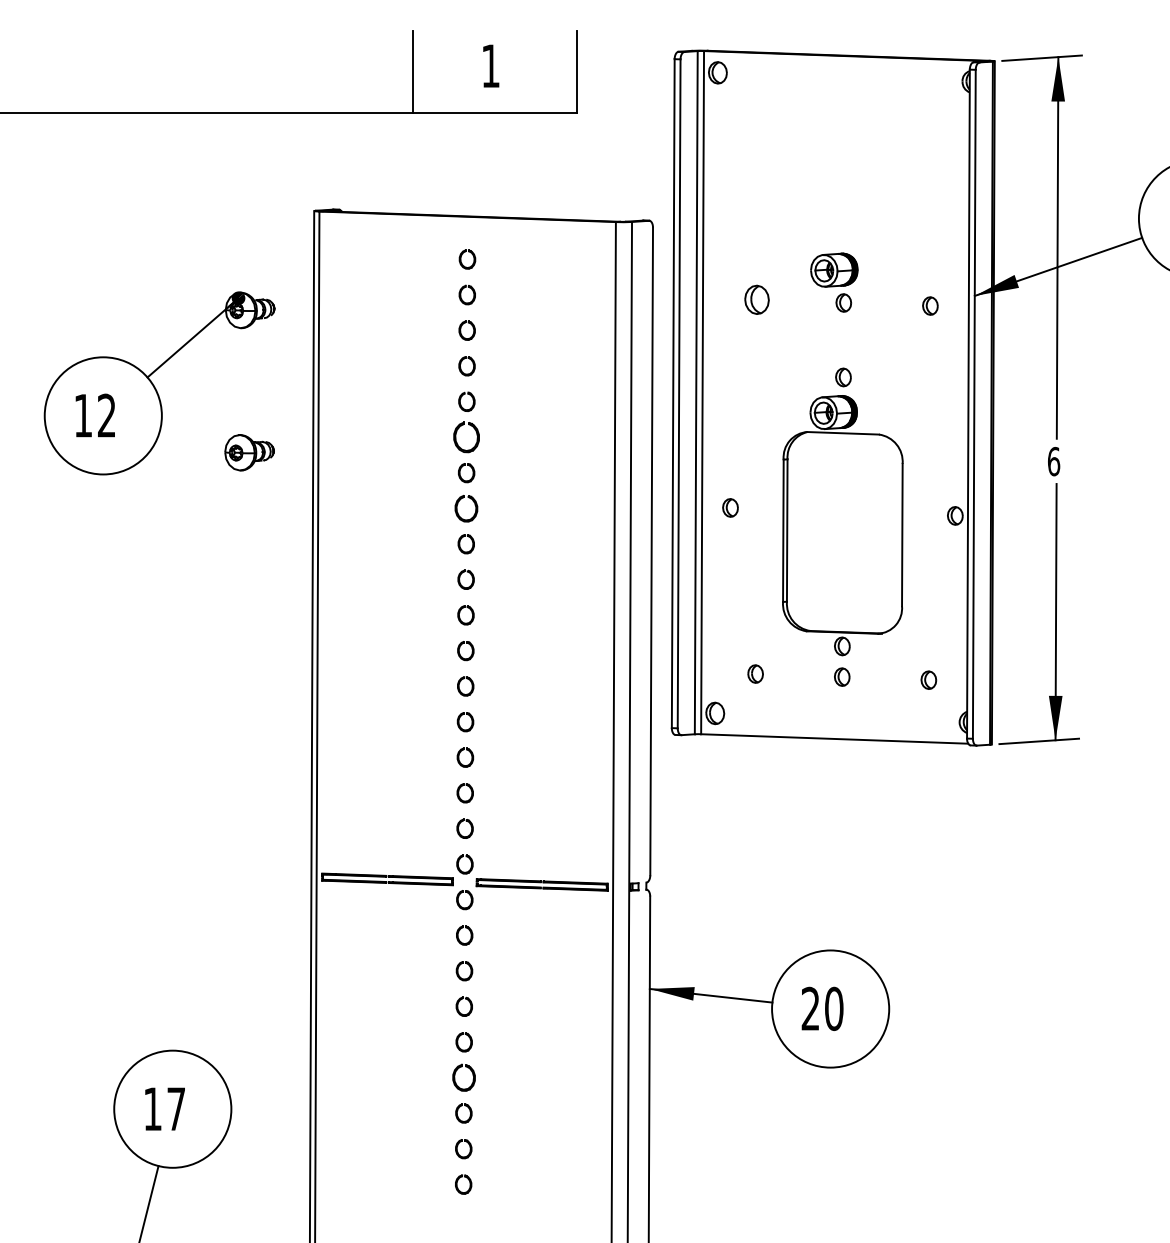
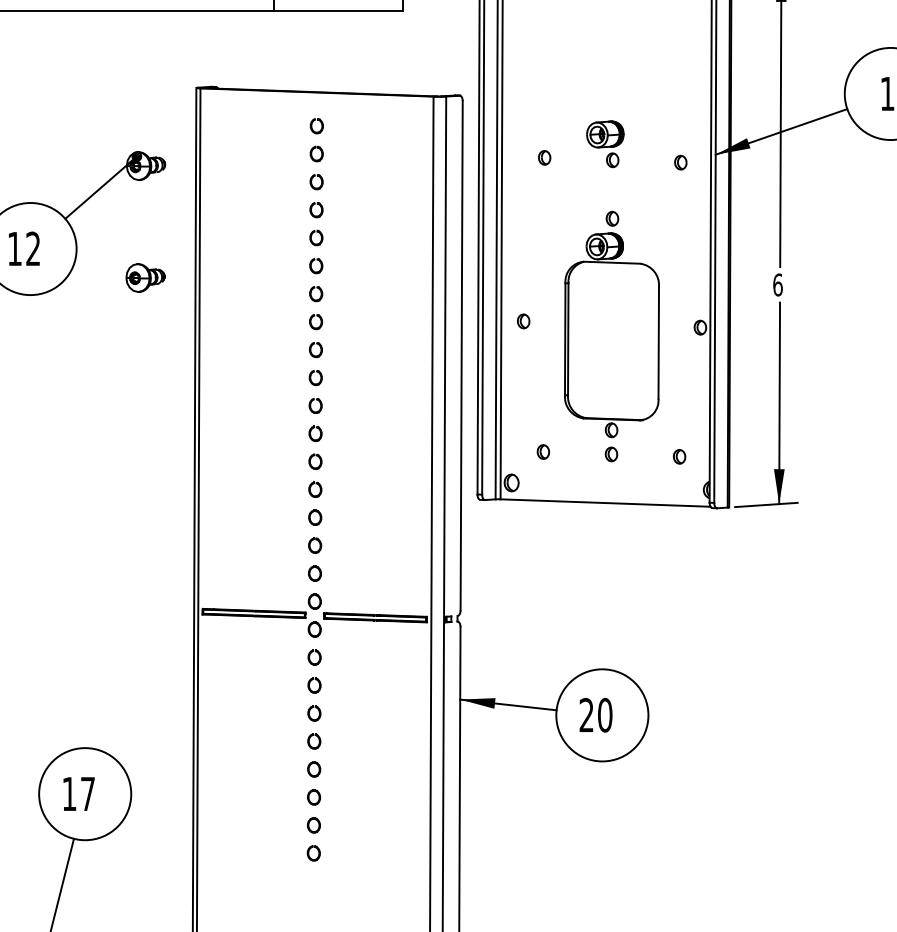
part: (757, 299) -> (544, 157), size x0.62
part: (466, 437) -> (316, 266), size x0.62
part: (466, 508) -> (316, 321), size x0.71
part: (463, 1077) -> (313, 769), size x0.71

